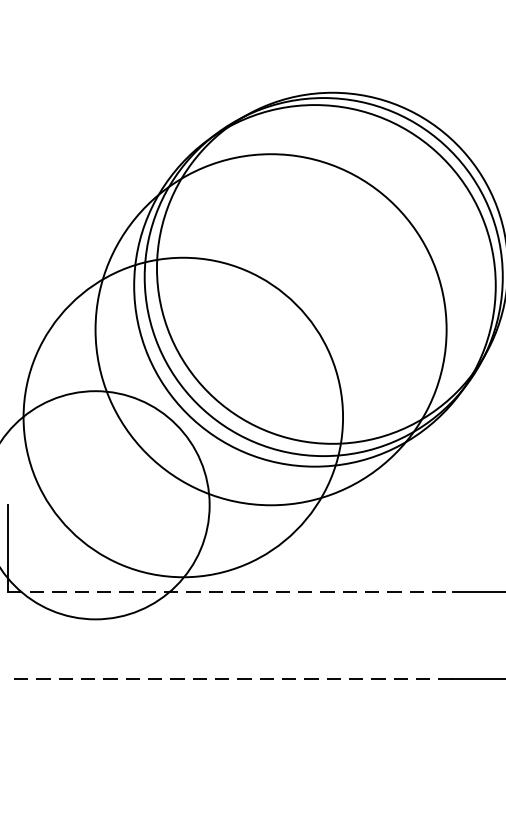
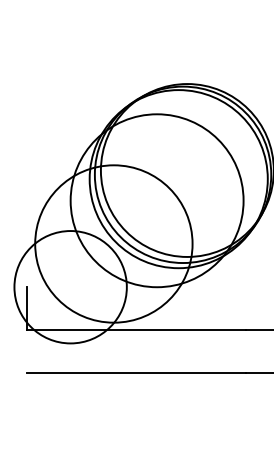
line: (229, 593) -> (136, 330), dashed -> solid
line: (229, 678) -> (136, 372), dashed -> solid

